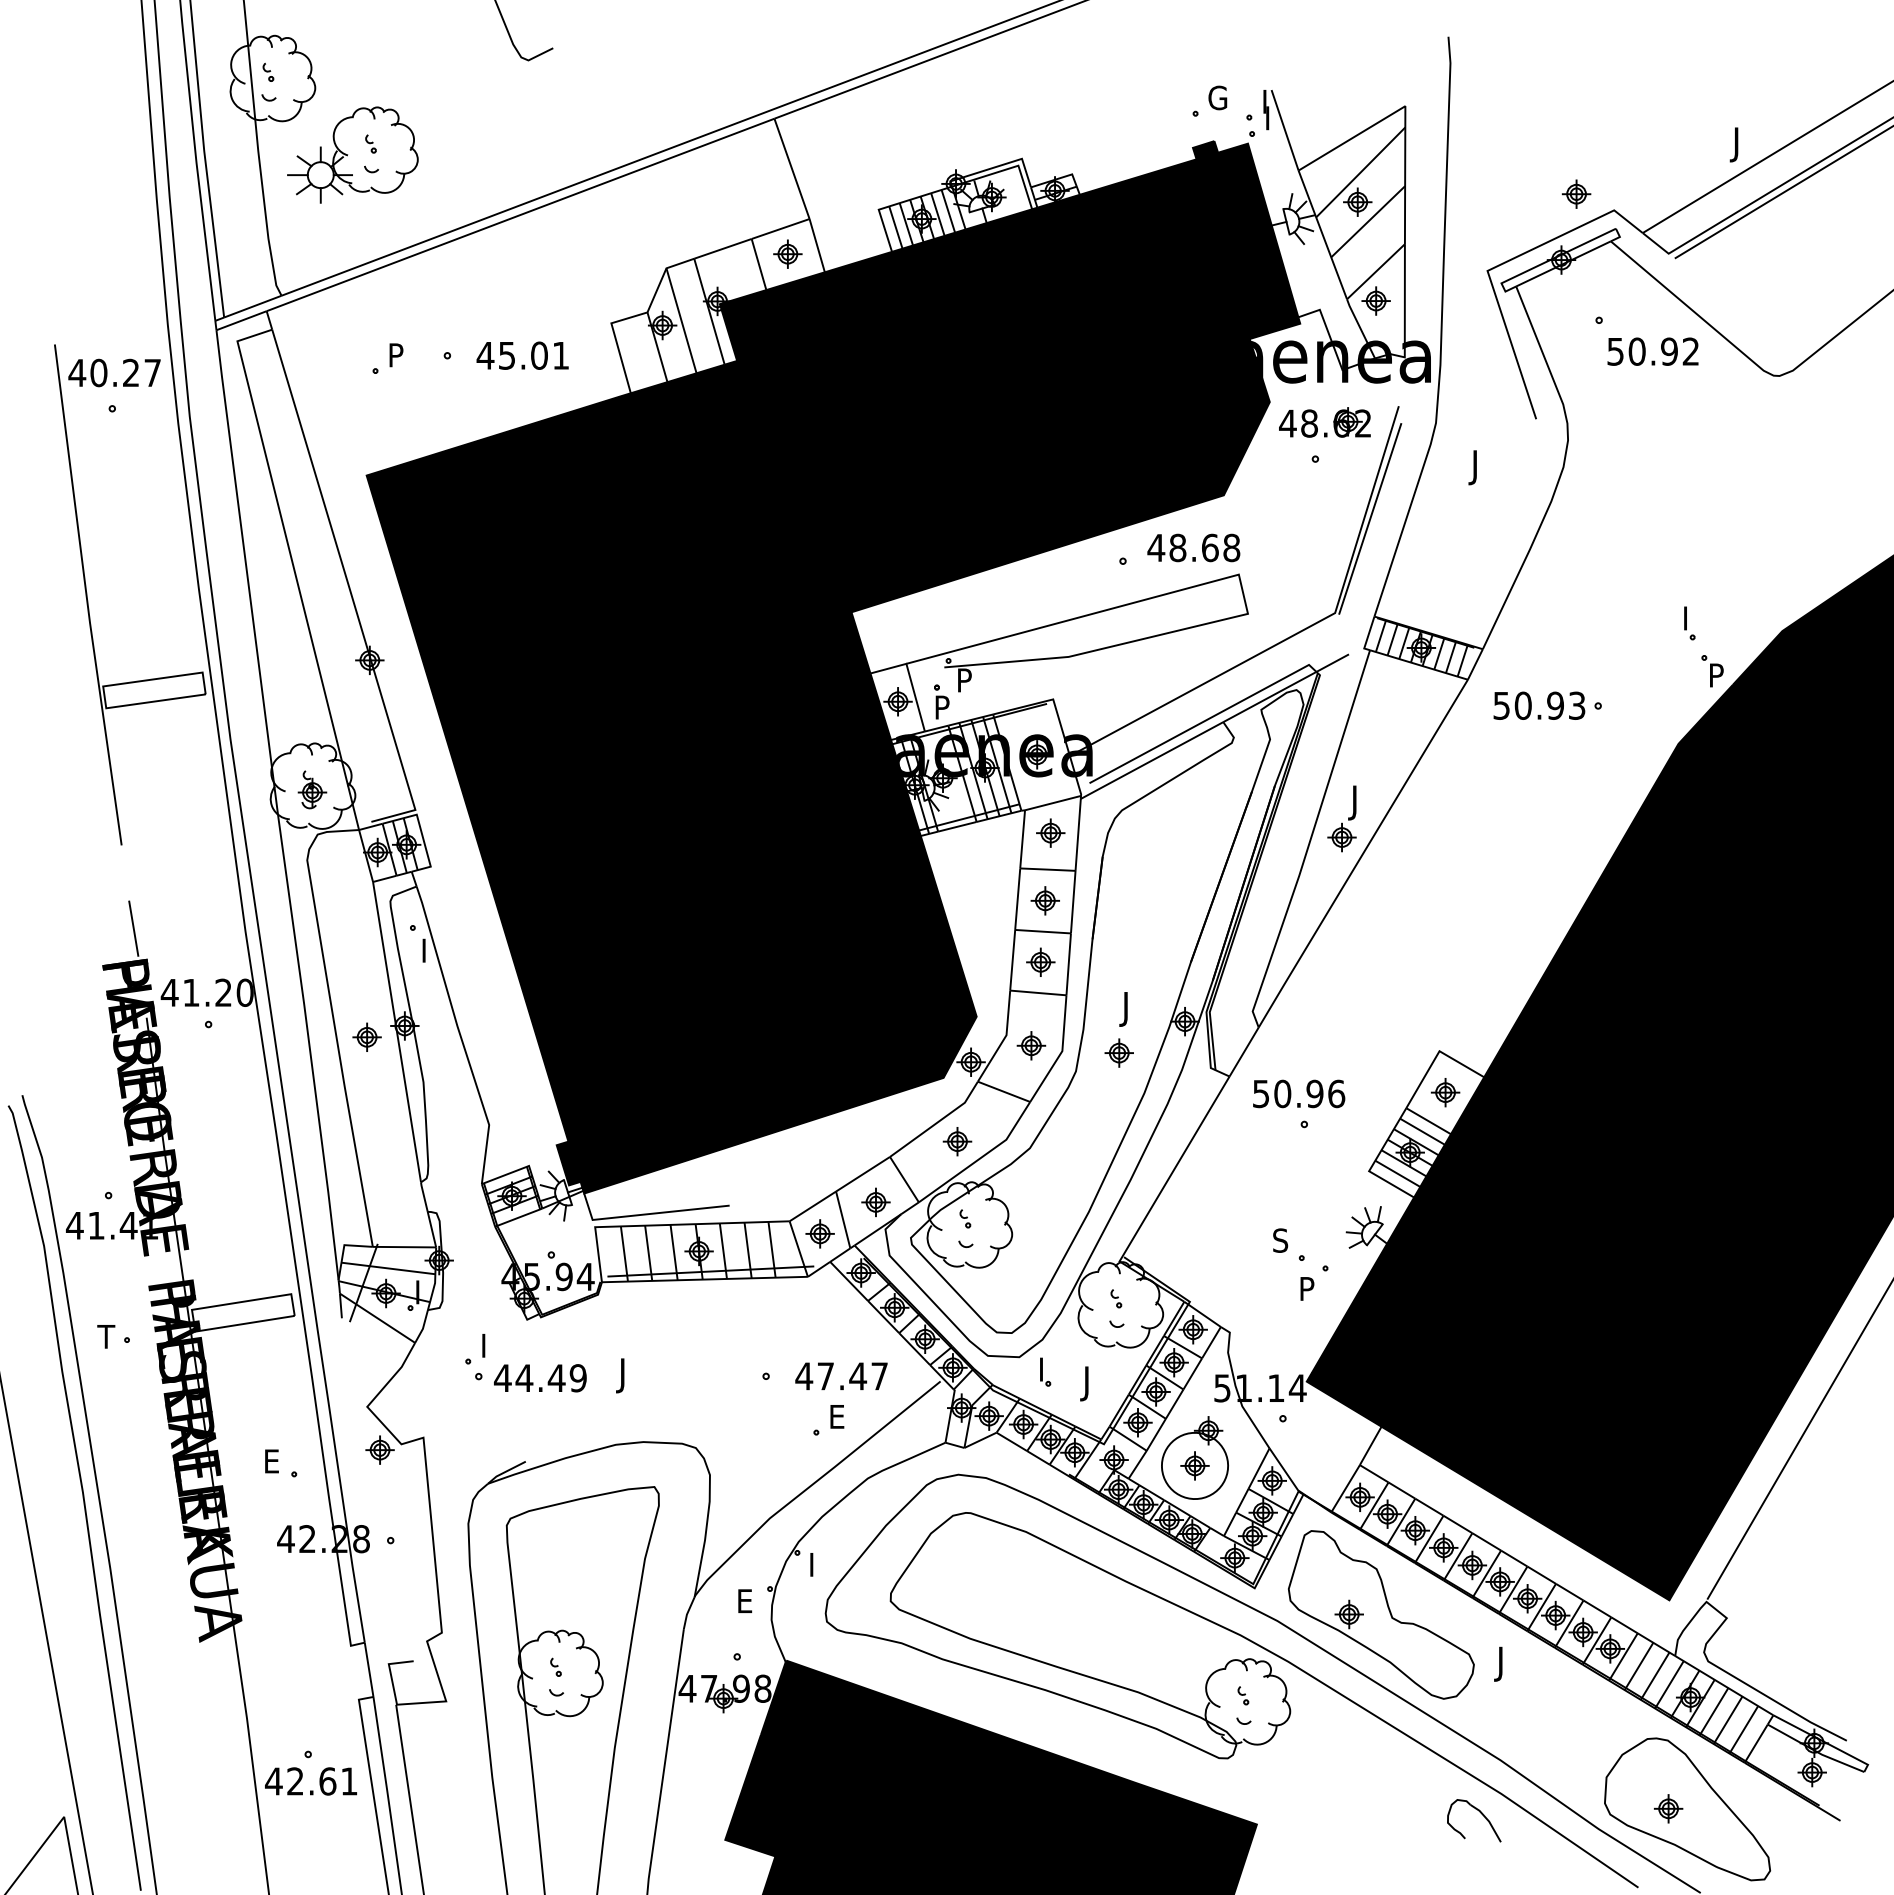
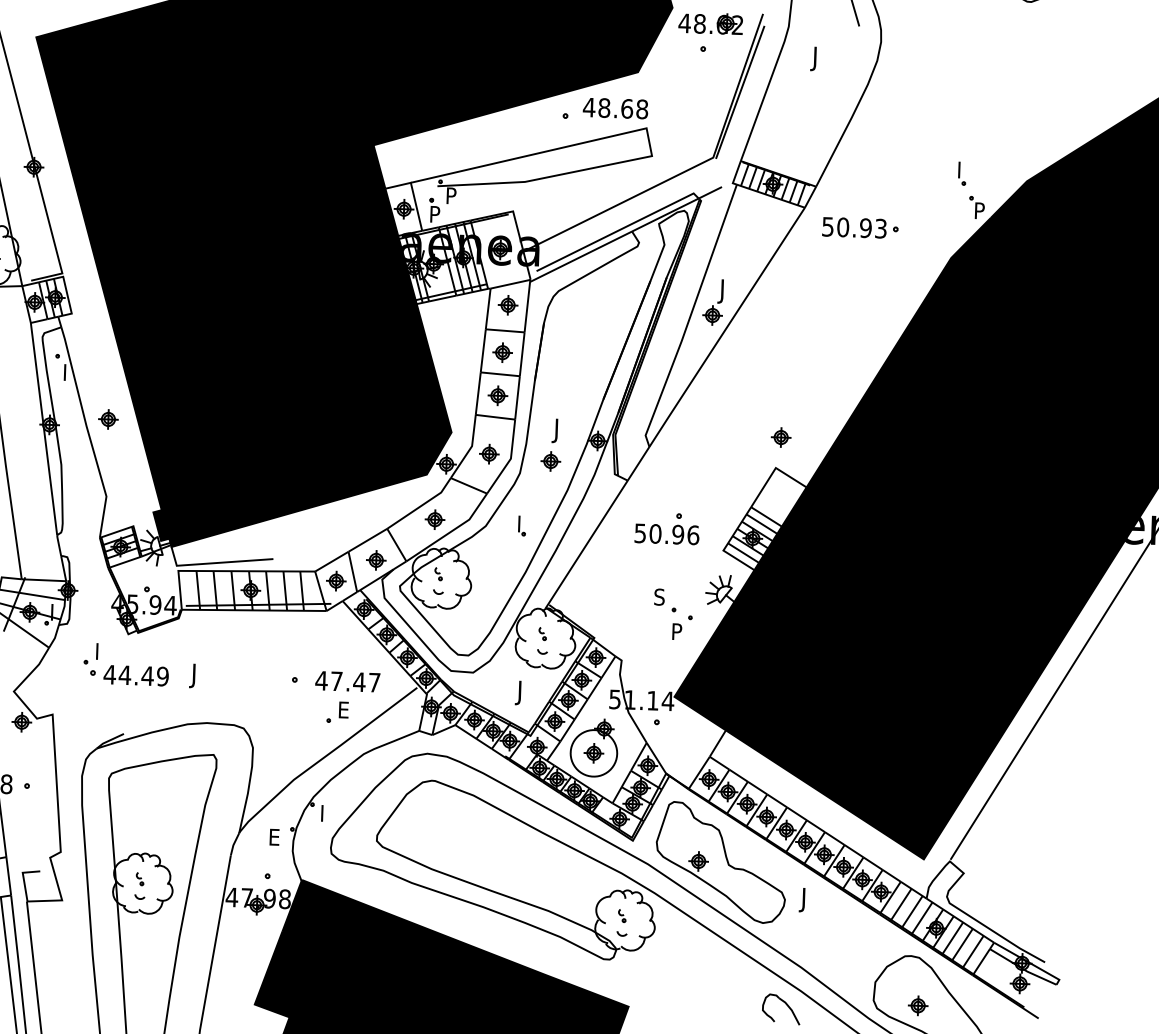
part: (366, 1036) -> (108, 418), moved
part: (1445, 1092) -> (781, 437), moved
text: (1299, 1093) -> (667, 534), moved
part: (1045, 1371) -> (522, 525), moved

